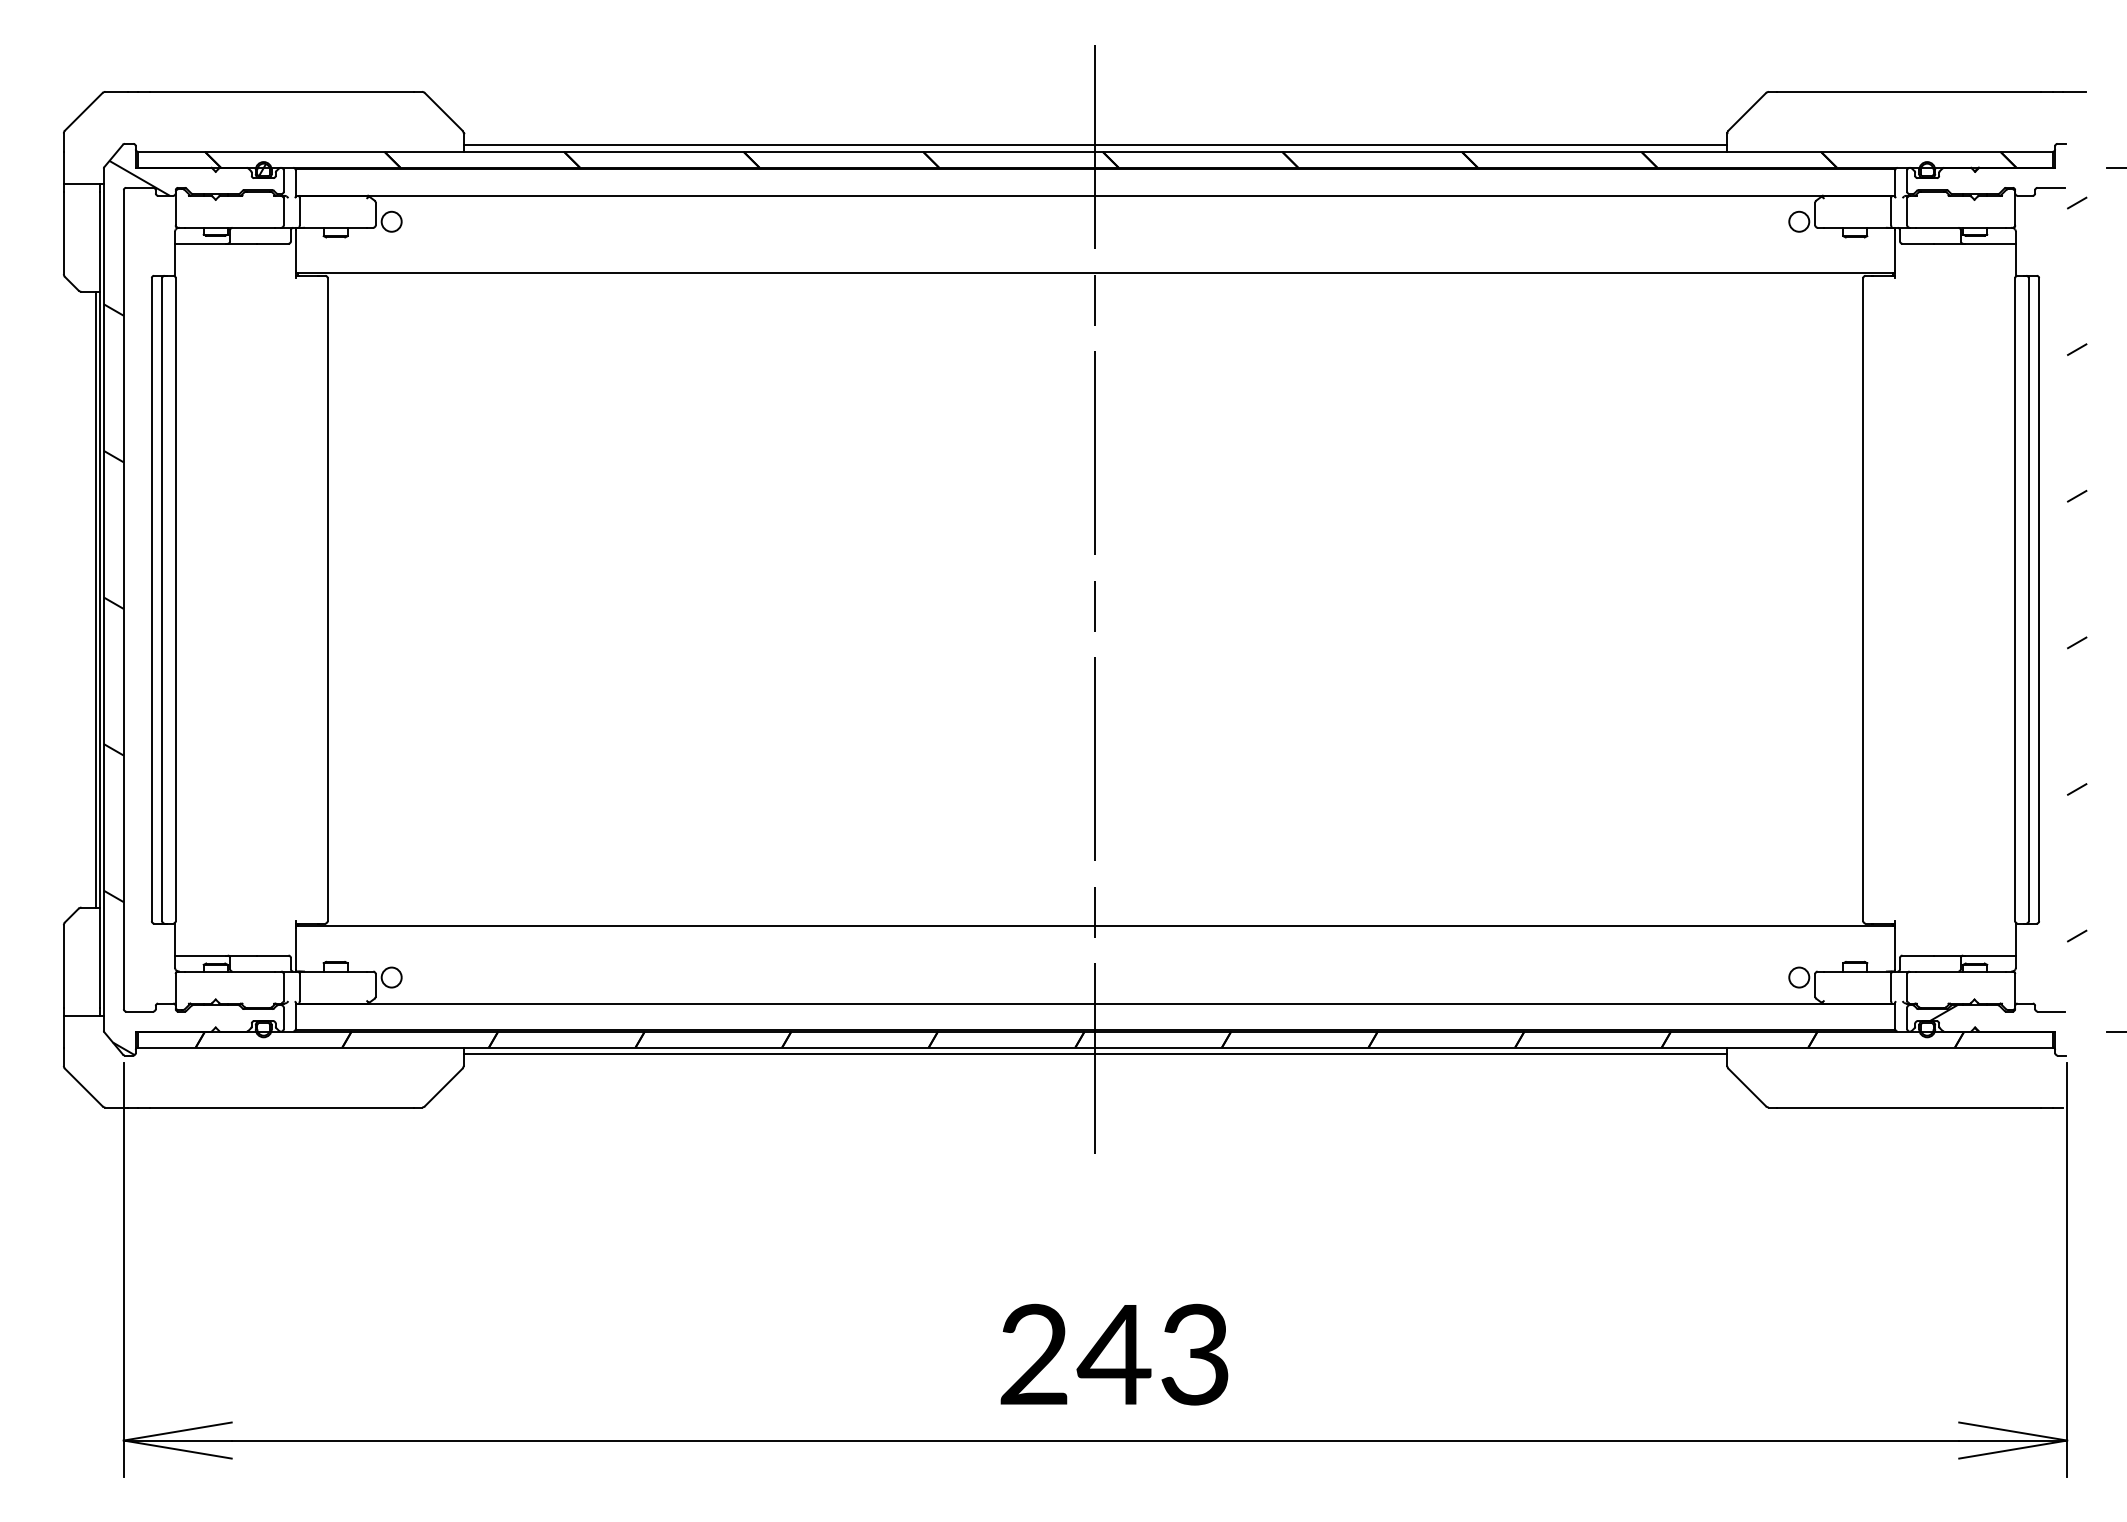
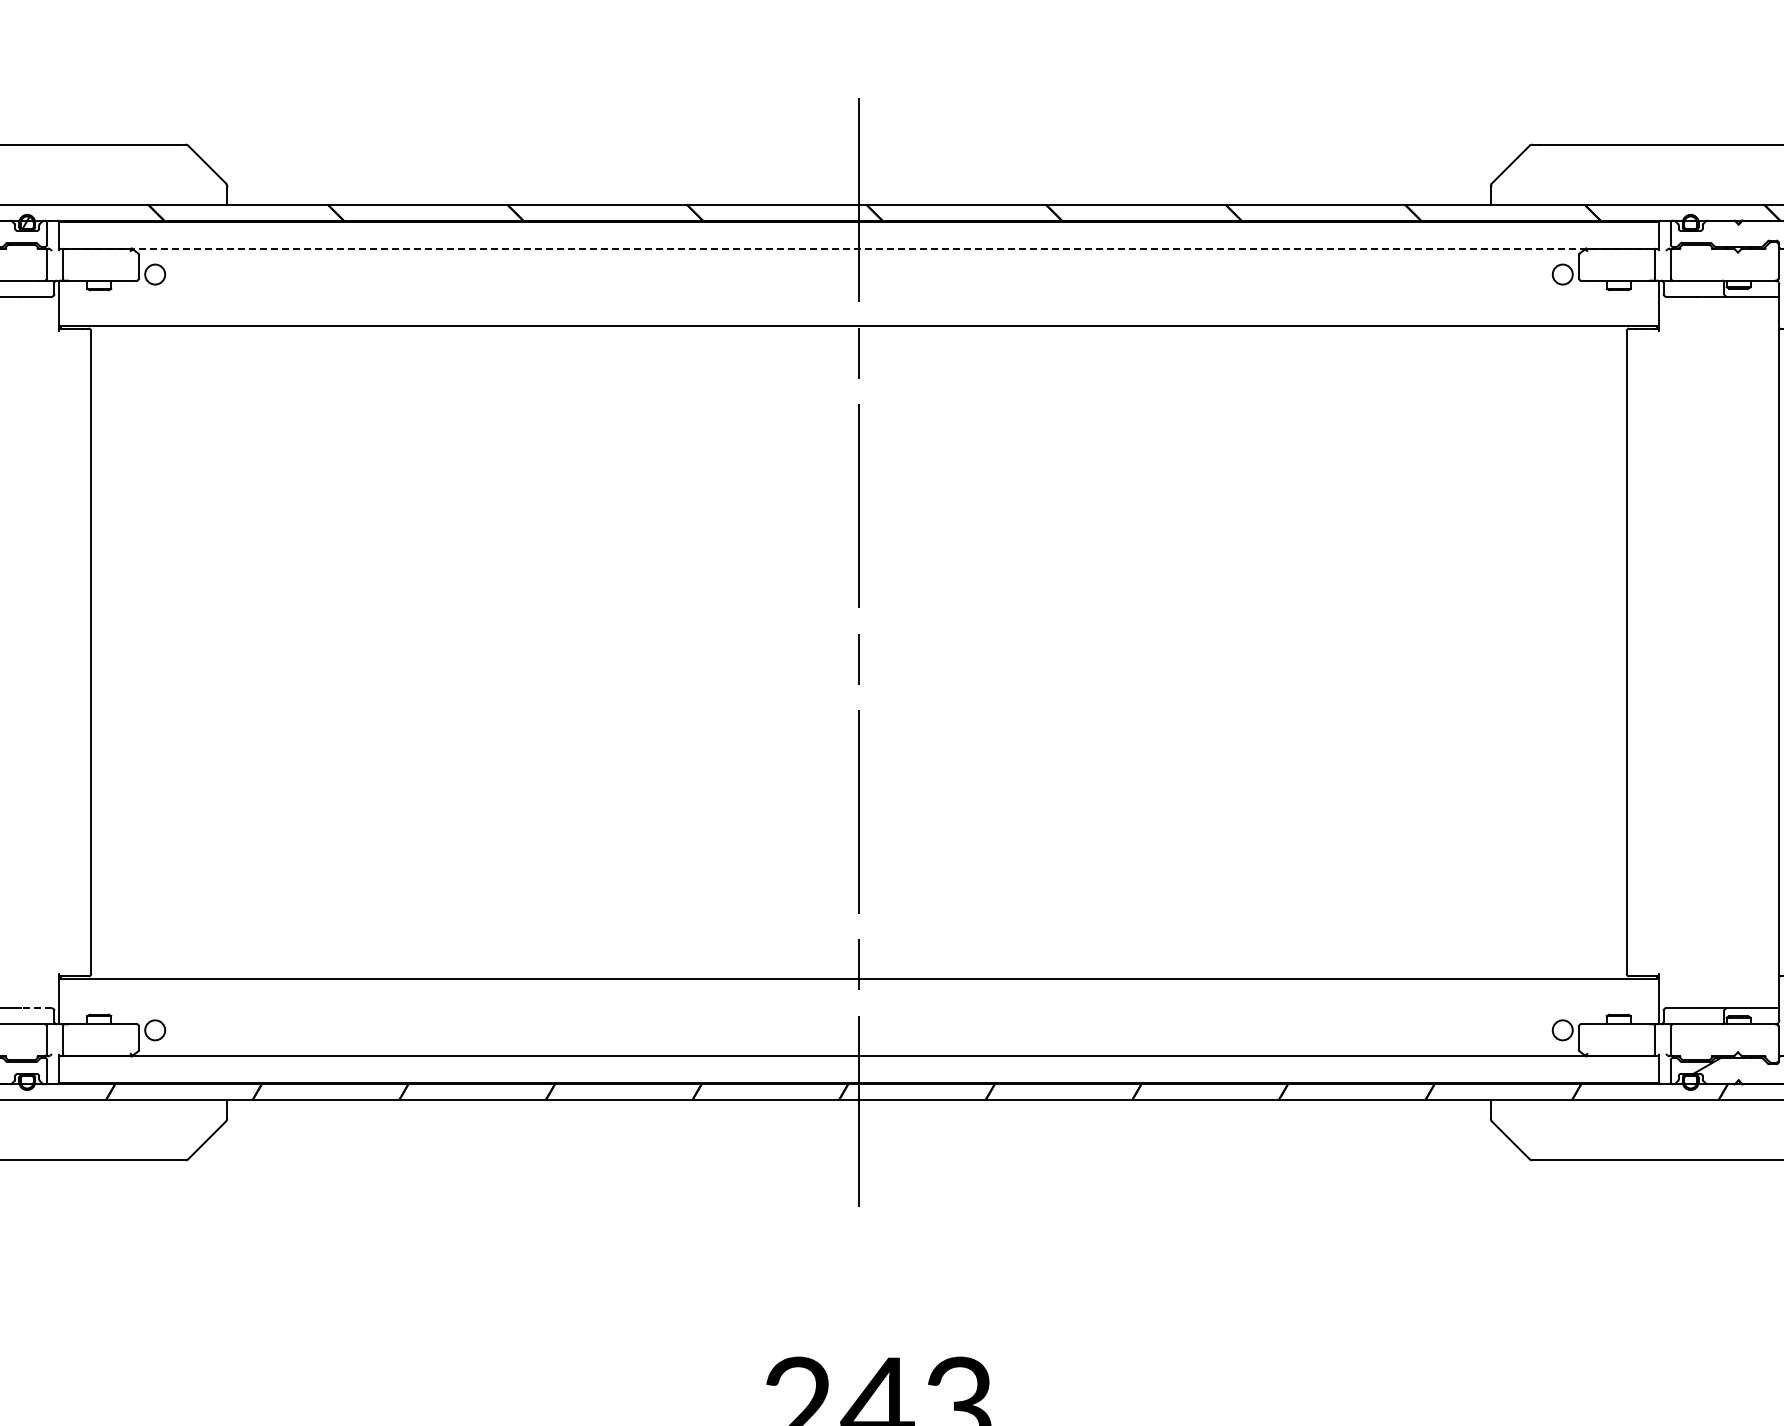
line: (1095, 145) -> (859, 198), removed
line: (1095, 195) -> (859, 248), solid -> dashed
line: (272, 955) -> (36, 1008), solid -> dashed
line: (1095, 1053) -> (859, 1106), removed

